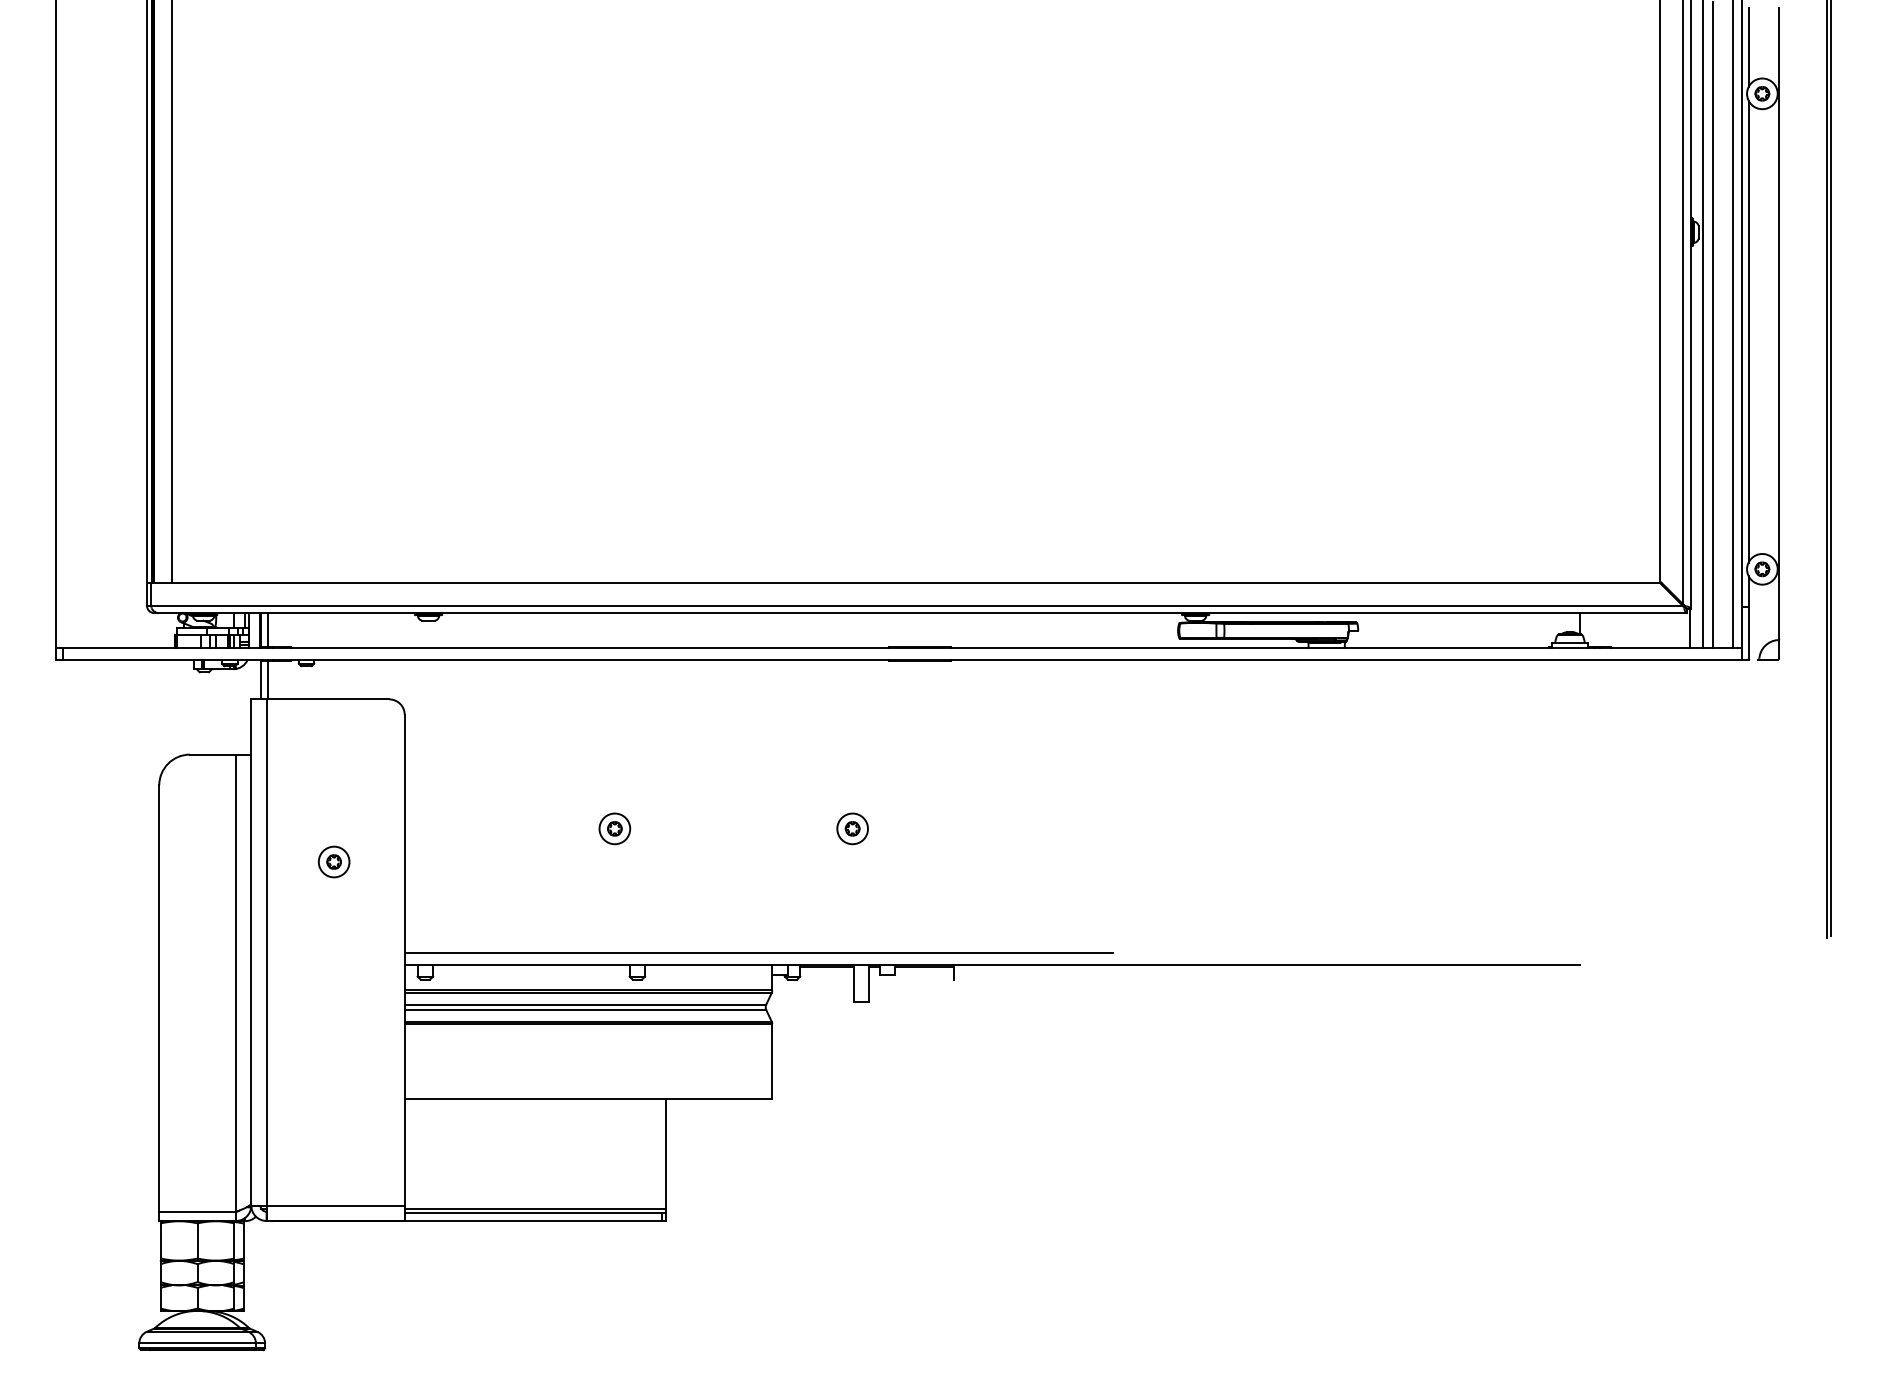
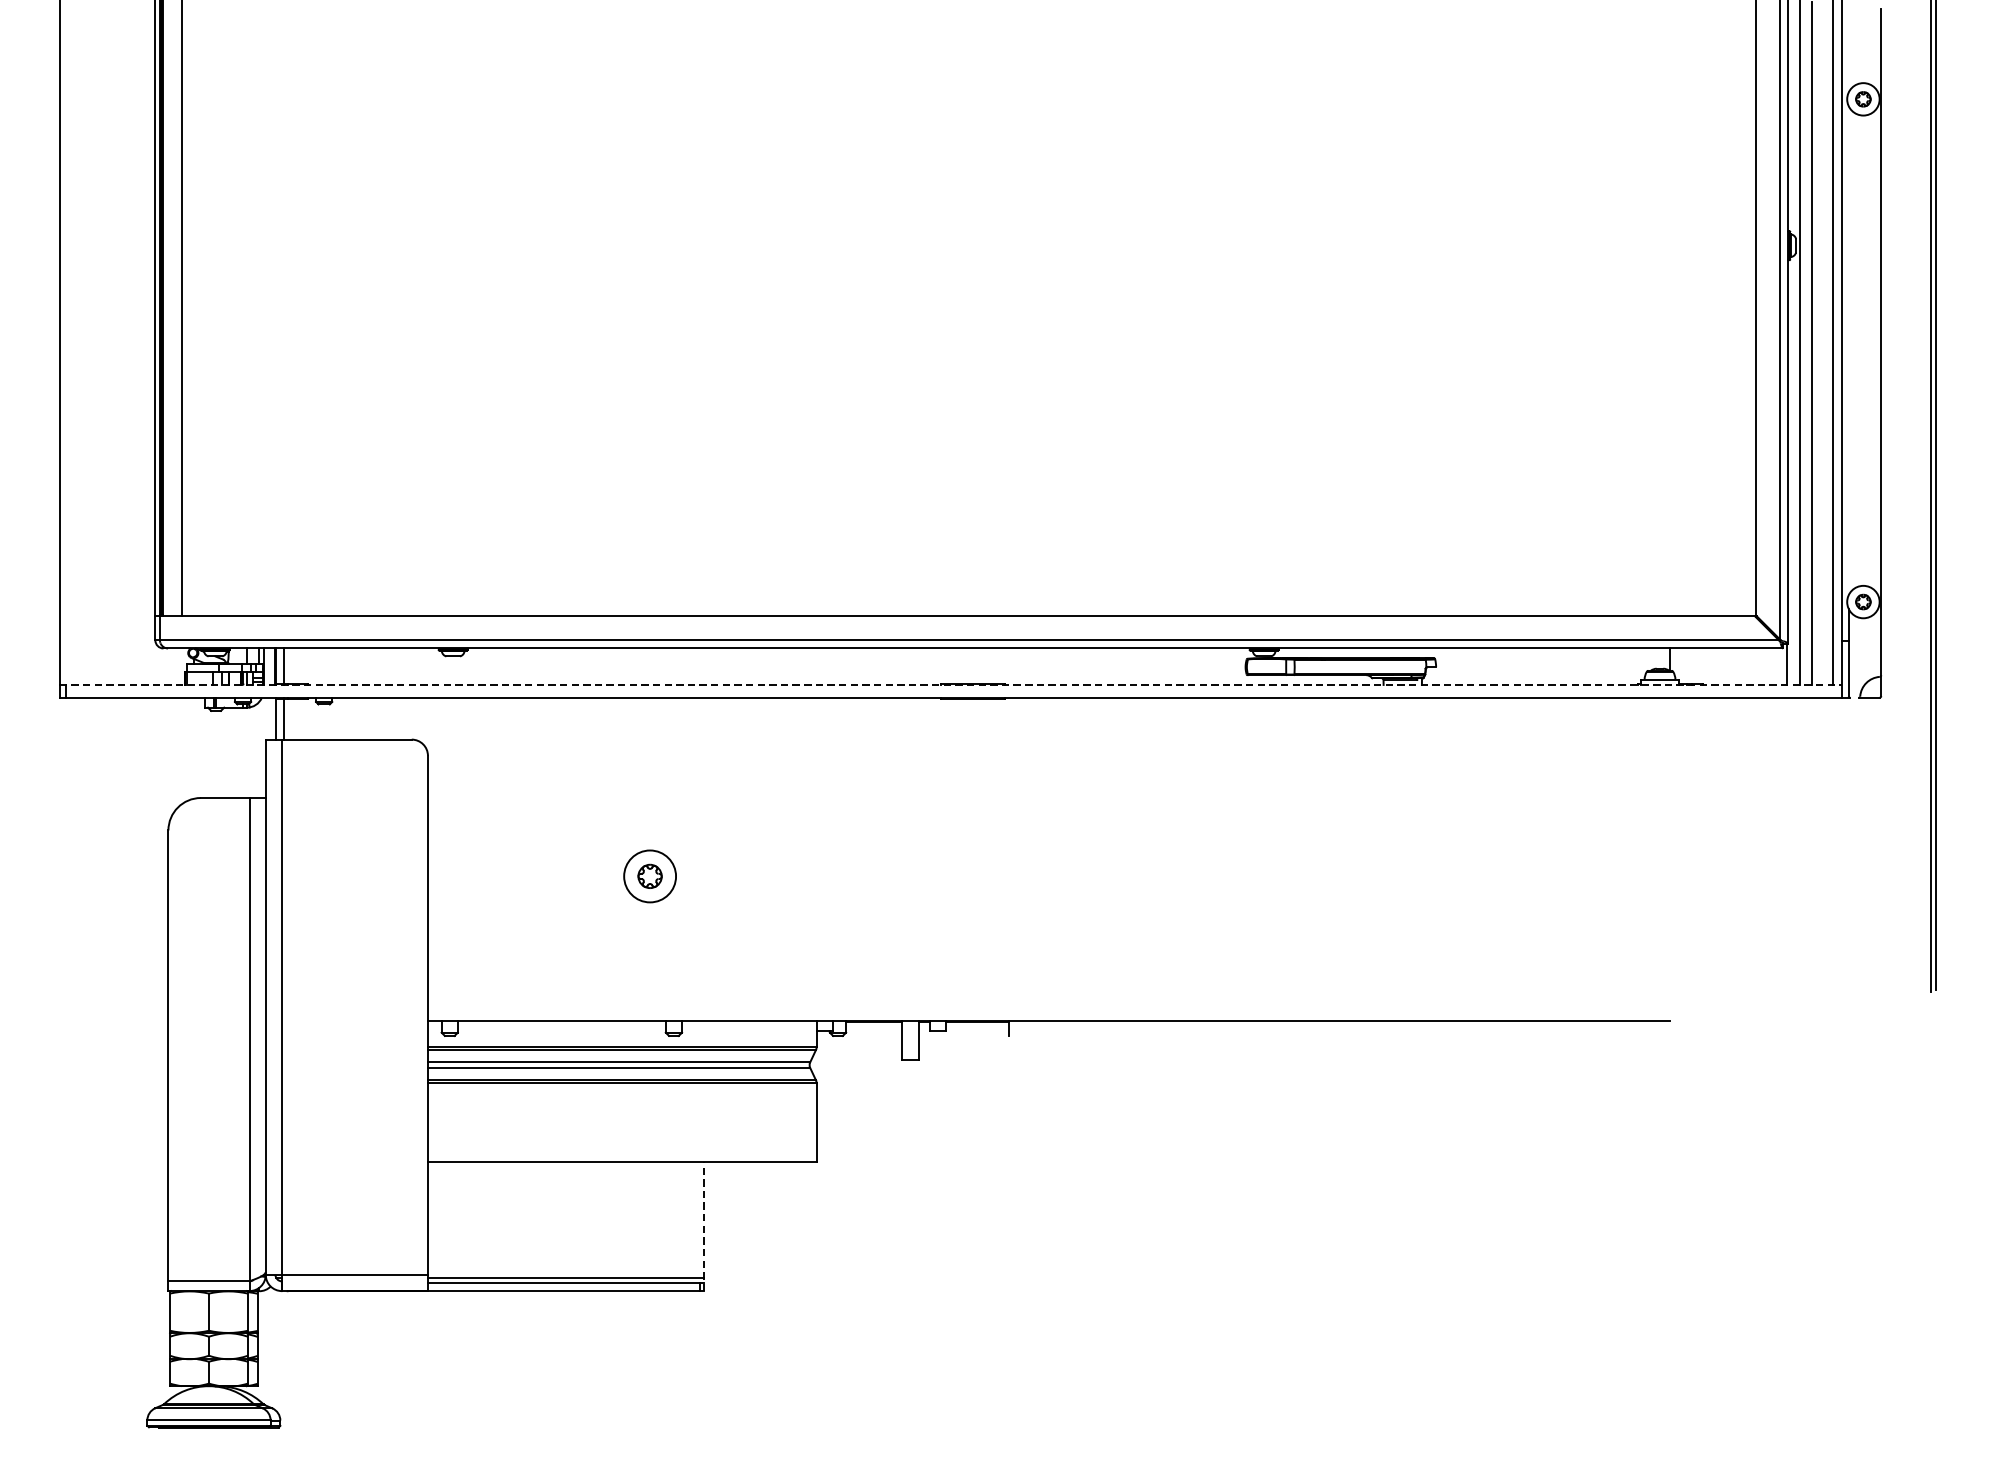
line: (1748, 47) -> (1848, 50), removed
line: (1748, 331) -> (1848, 350), removed
line: (899, 647) -> (951, 684), solid -> dashed
part: (614, 828) -> (649, 876), size x1.6
part: (852, 828) -> (901, 876), removed
part: (333, 861) -> (352, 910), removed
line: (758, 953) -> (802, 1008), removed
line: (665, 1160) -> (703, 1227), solid -> dashed

